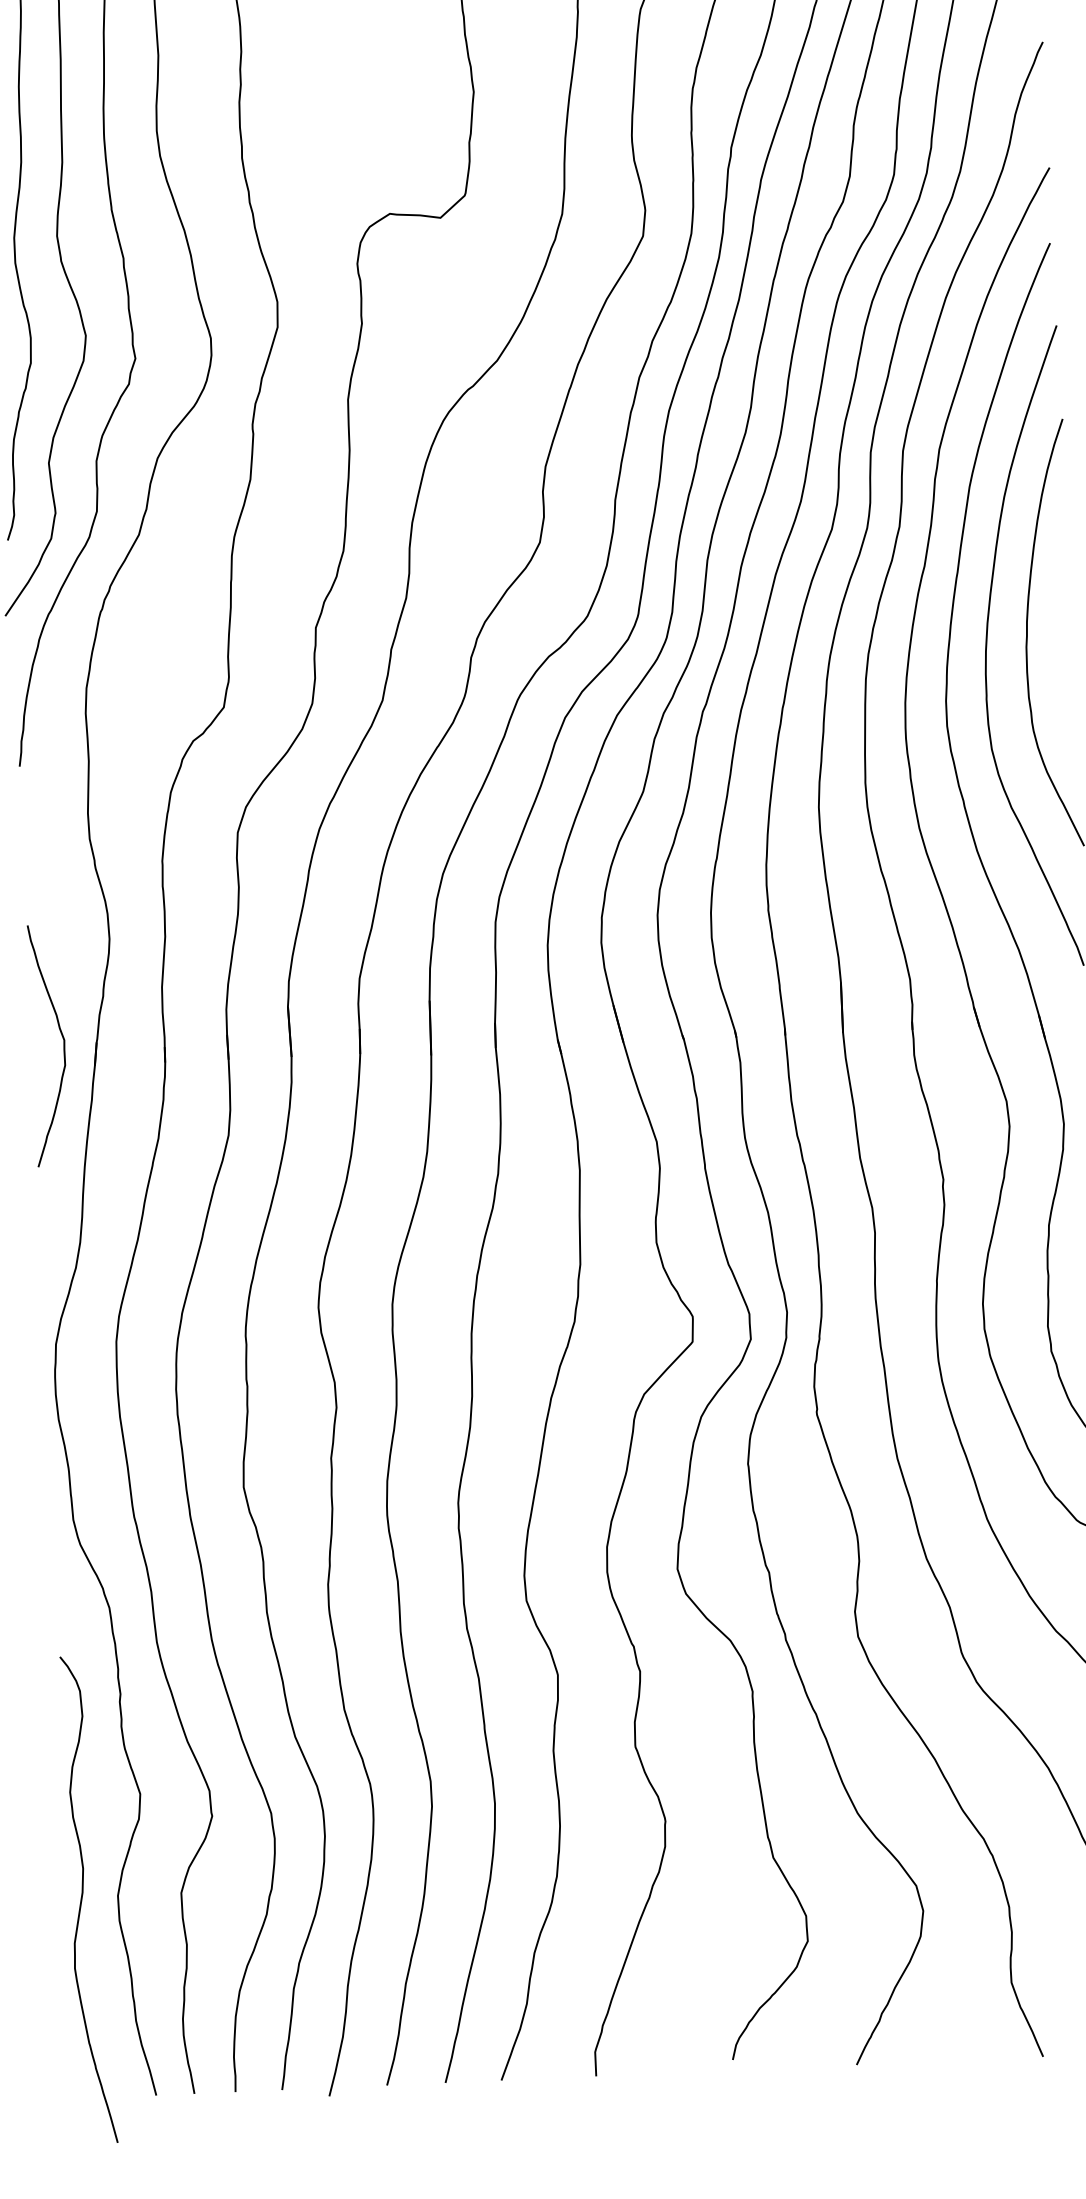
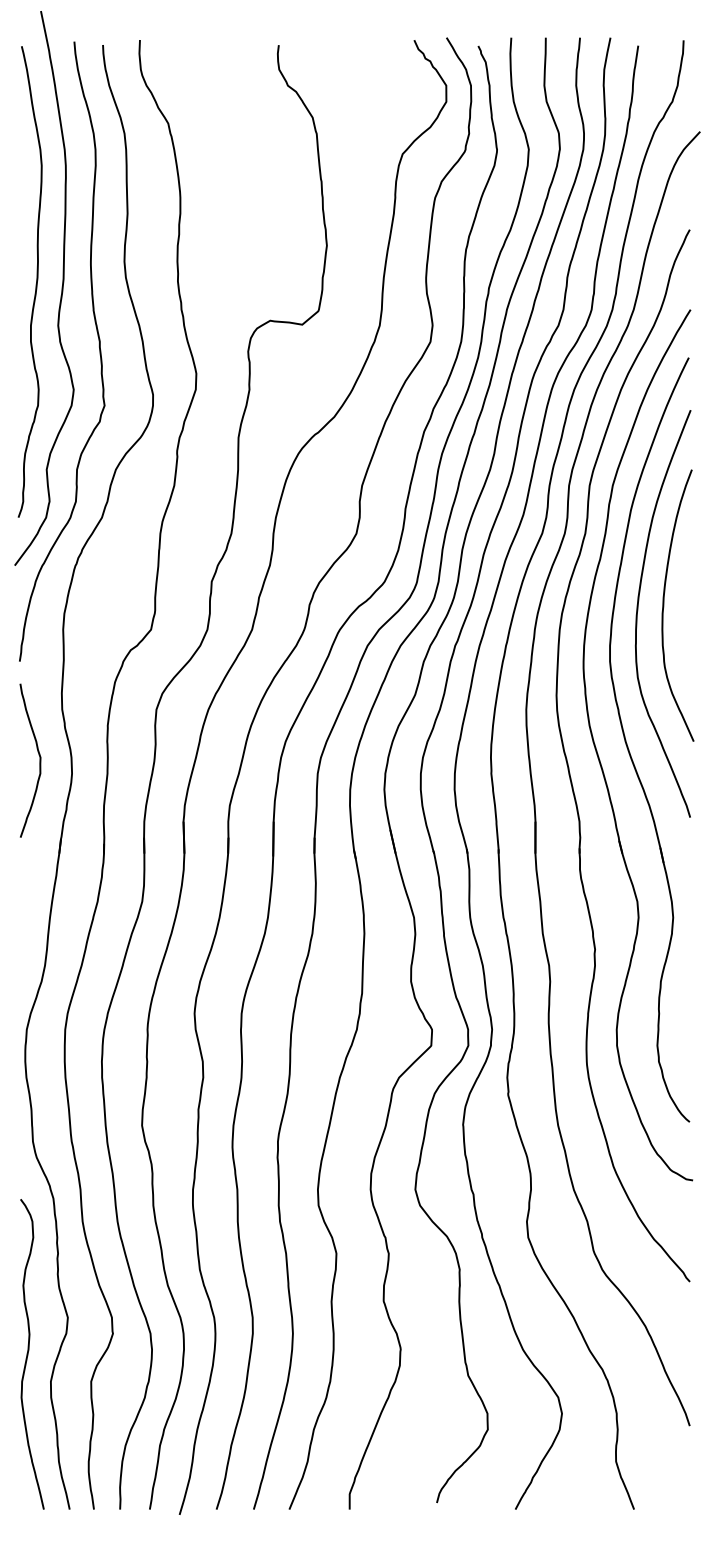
curve: (62, 1044) -> (39, 760), moved
curve: (82, 1900) -> (28, 1354), moved

